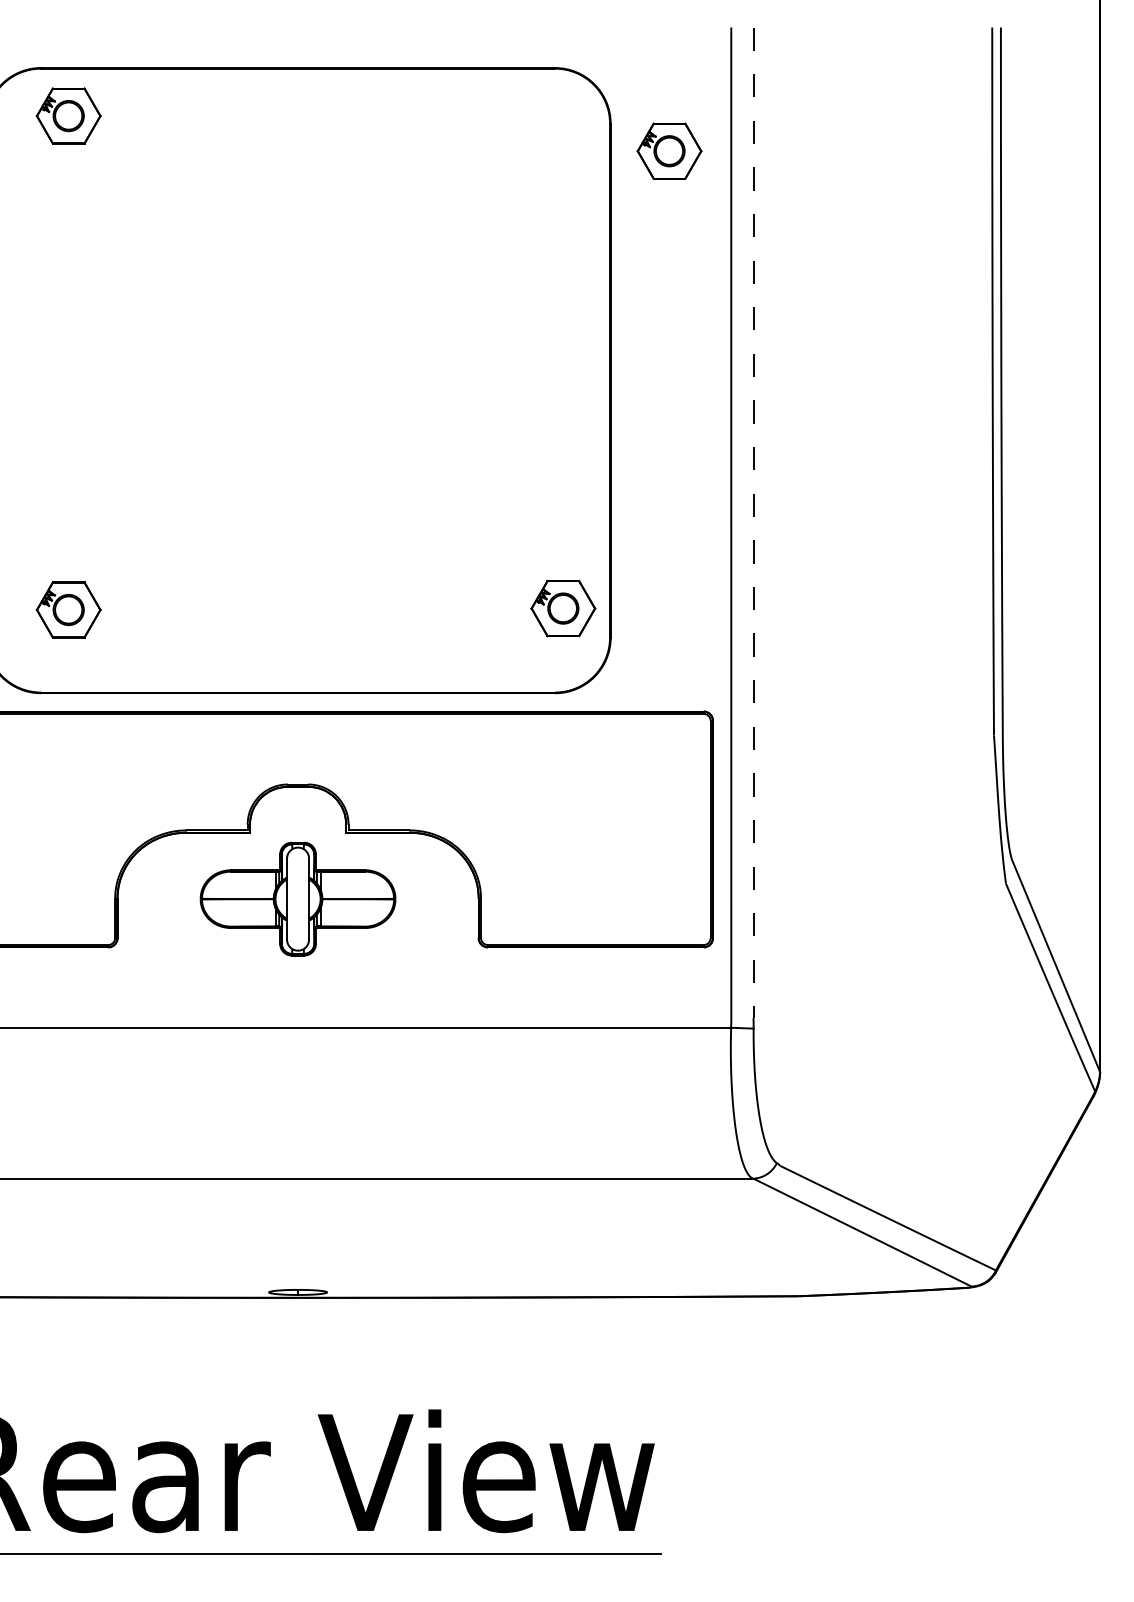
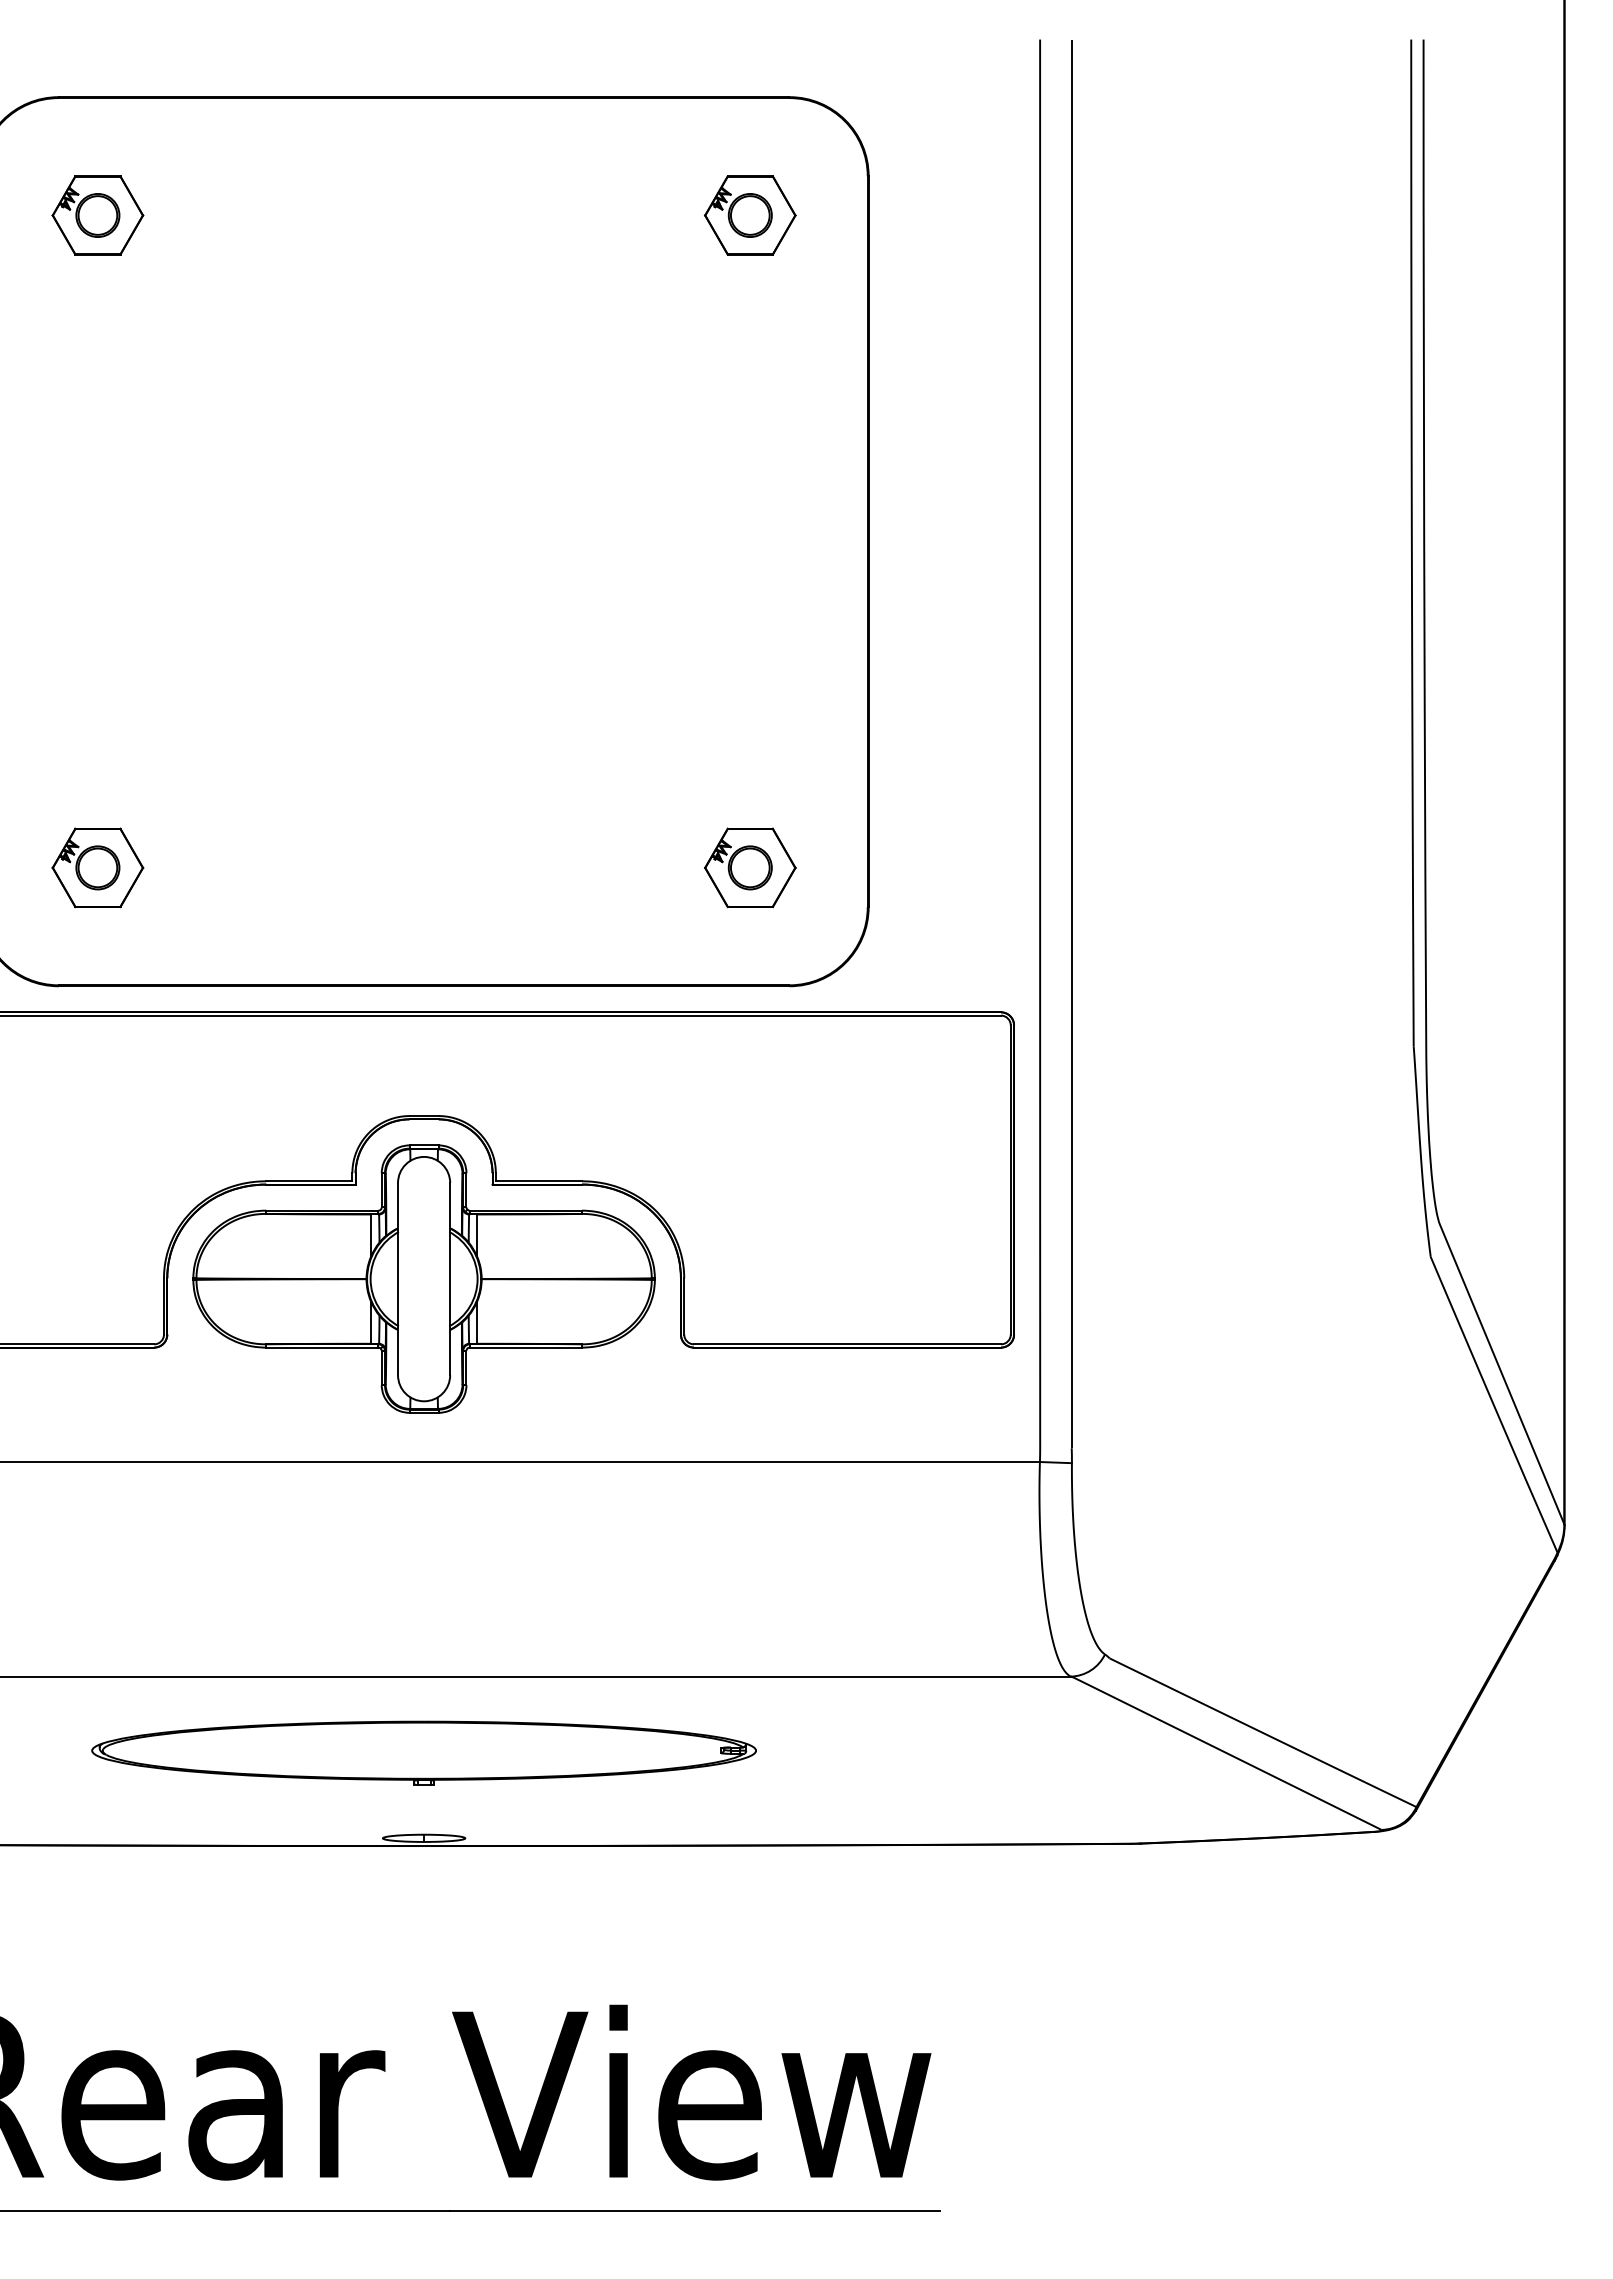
part: (68, 116) -> (97, 215), moved
part: (669, 151) -> (750, 215), moved
line: (753, 523) -> (1071, 744), dashed -> solid
part: (563, 608) -> (750, 867), moved
part: (297, 898) -> (423, 1278), size x1.67
part: (297, 1232) -> (423, 1752), added

